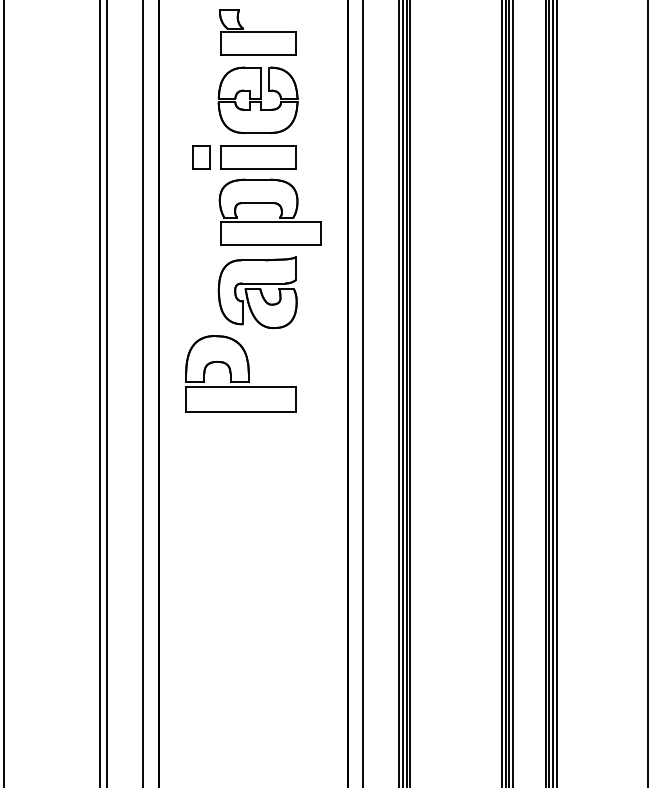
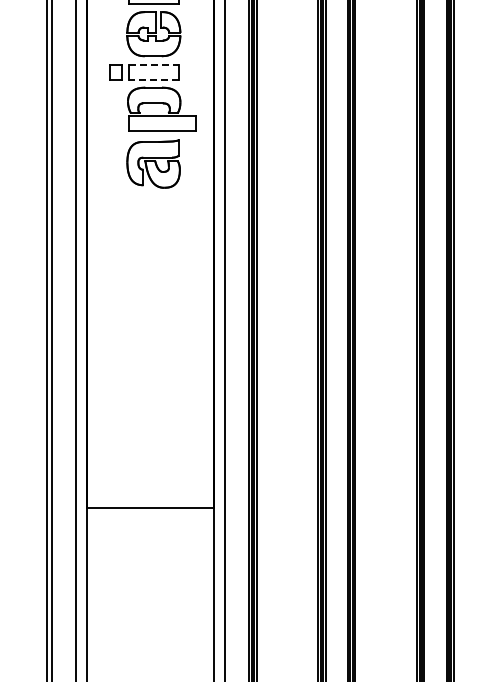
line: (259, 146) -> (154, 65), solid -> dashed
line: (257, 169) -> (153, 80), solid -> dashed
part: (239, 373) -> (141, 218), removed

